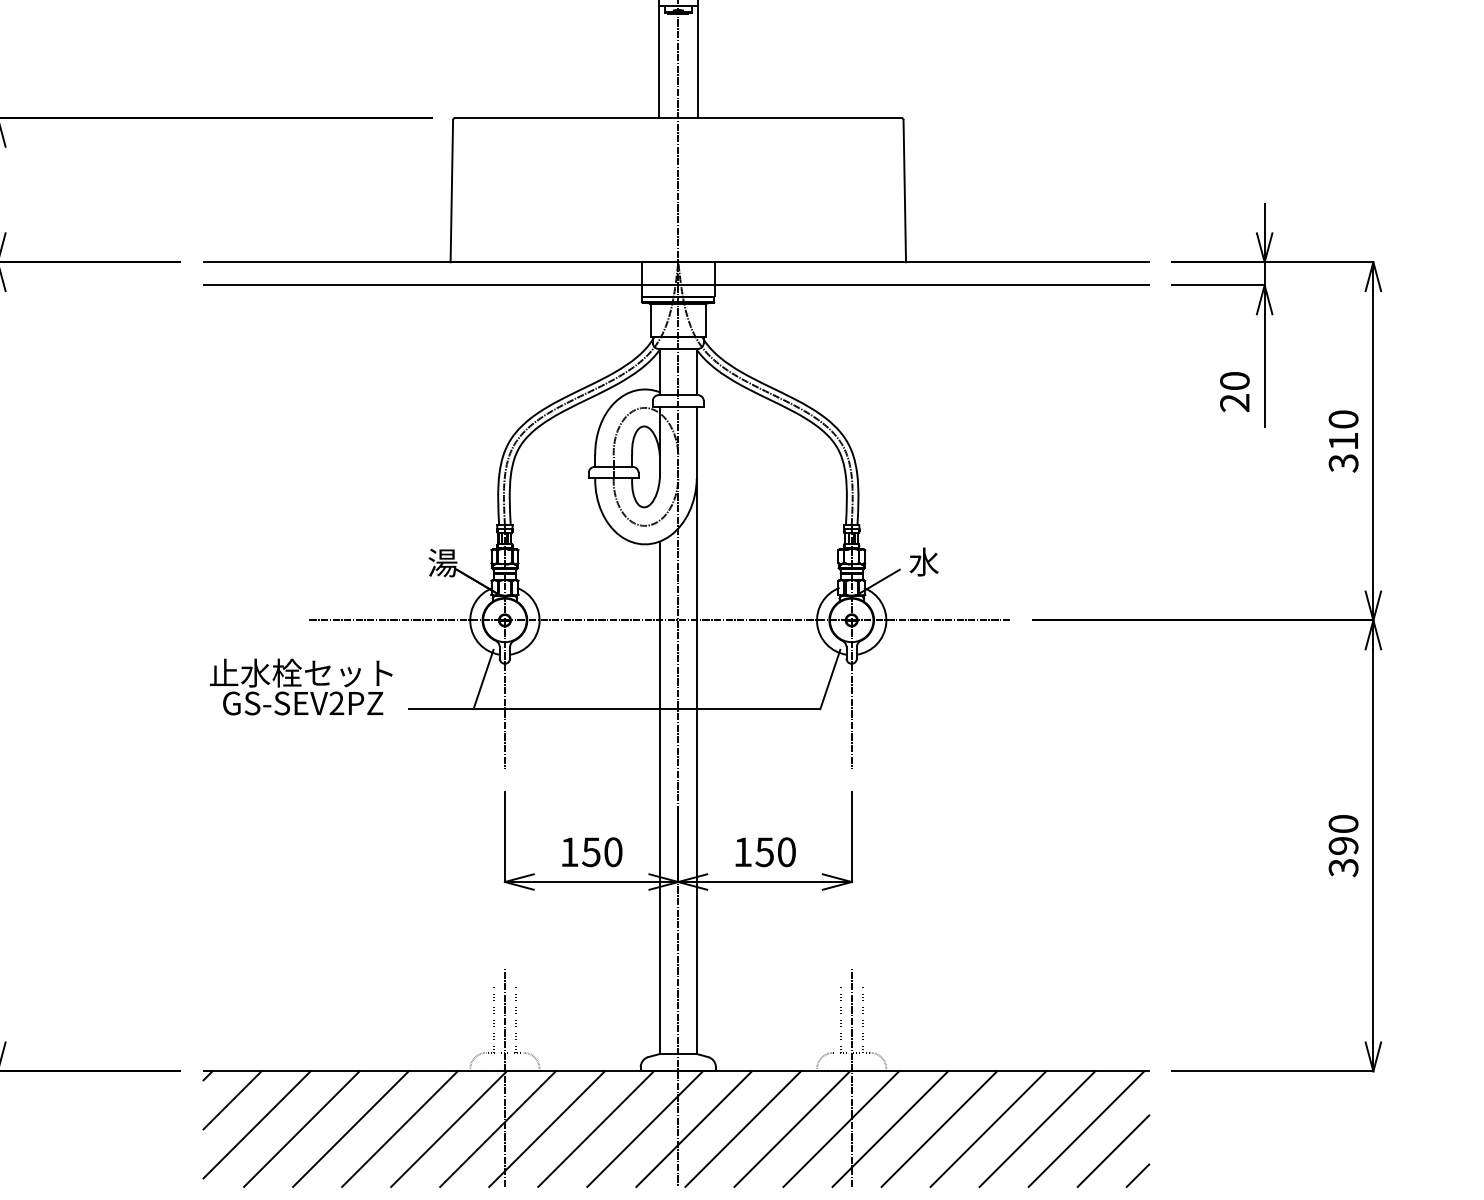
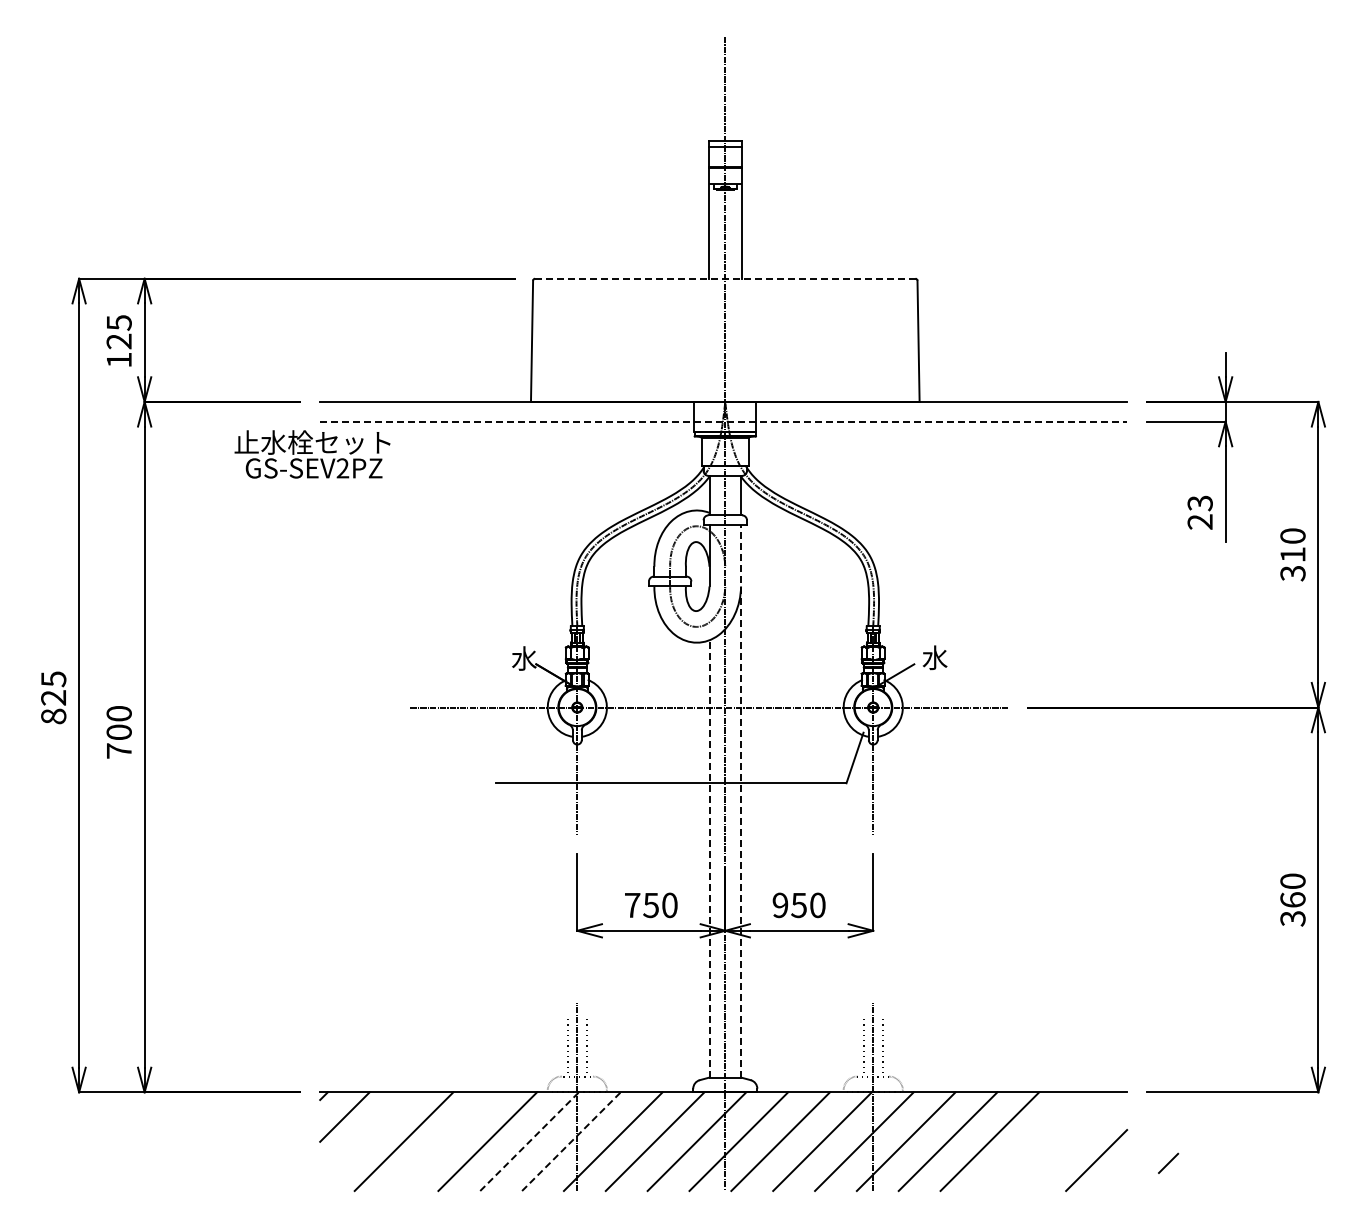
line: (678, 117) -> (725, 278), solid -> dashed
line: (677, 285) -> (724, 421), solid -> dashed
text: (1234, 381) -> (1199, 503), 20 -> 23
text: (443, 562) -> (524, 658), 湯 -> 水
line: (482, 678) -> (558, 757), removed
text: (301, 687) -> (312, 454), moved
line: (697, 729) -> (741, 800), solid -> dashed
line: (659, 797) -> (709, 858), solid -> dashed
text: (1343, 845) -> (1292, 899), 390 -> 360
text: (569, 852) -> (632, 905), 150 -> 750
text: (743, 852) -> (780, 905), 150 -> 950
line: (256, 1124) -> (365, 1137), removed
line: (350, 1128) -> (445, 1141), removed
line: (448, 1128) -> (529, 1141), solid -> dashed
line: (498, 1128) -> (571, 1141), solid -> dashed
line: (1037, 1128) -> (1031, 1141), removed
line: (1086, 1128) -> (1073, 1141), removed
line: (1137, 1174) -> (1168, 1162), moved

